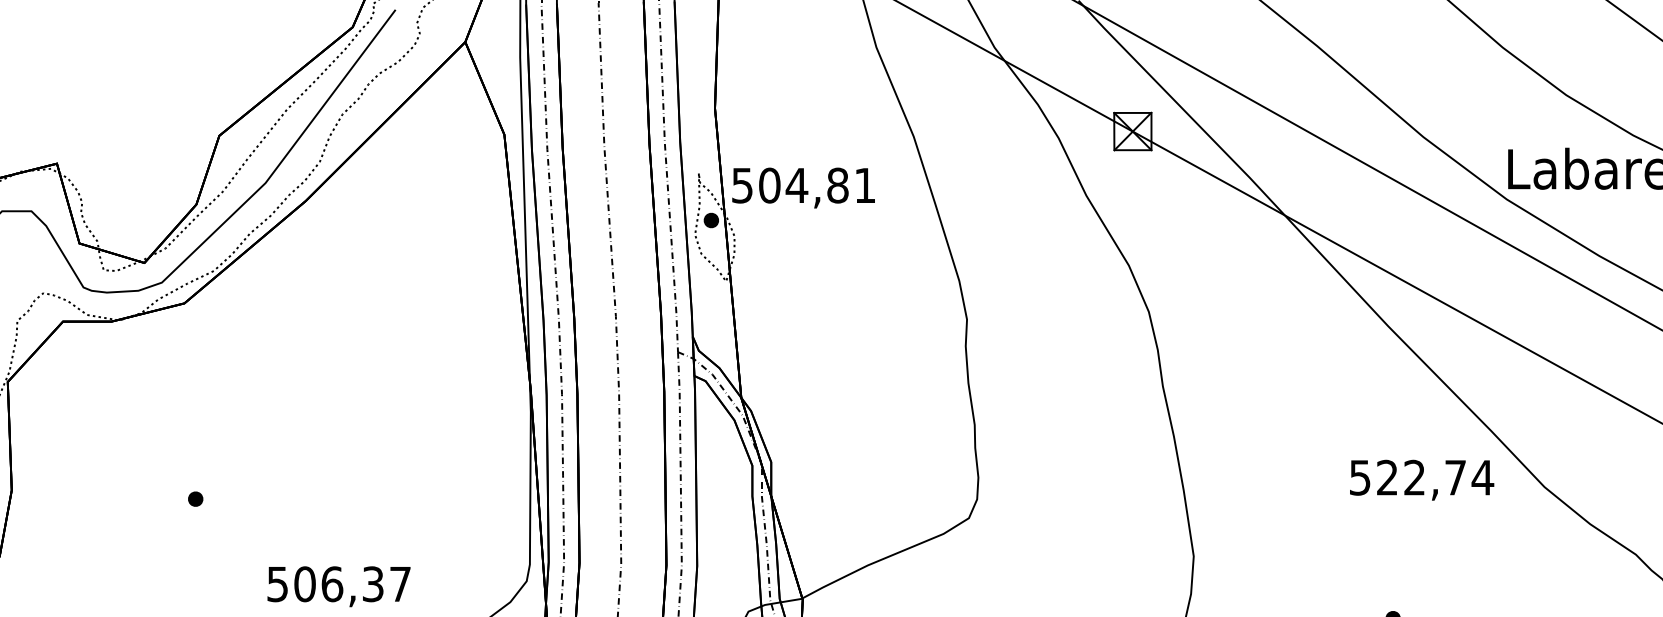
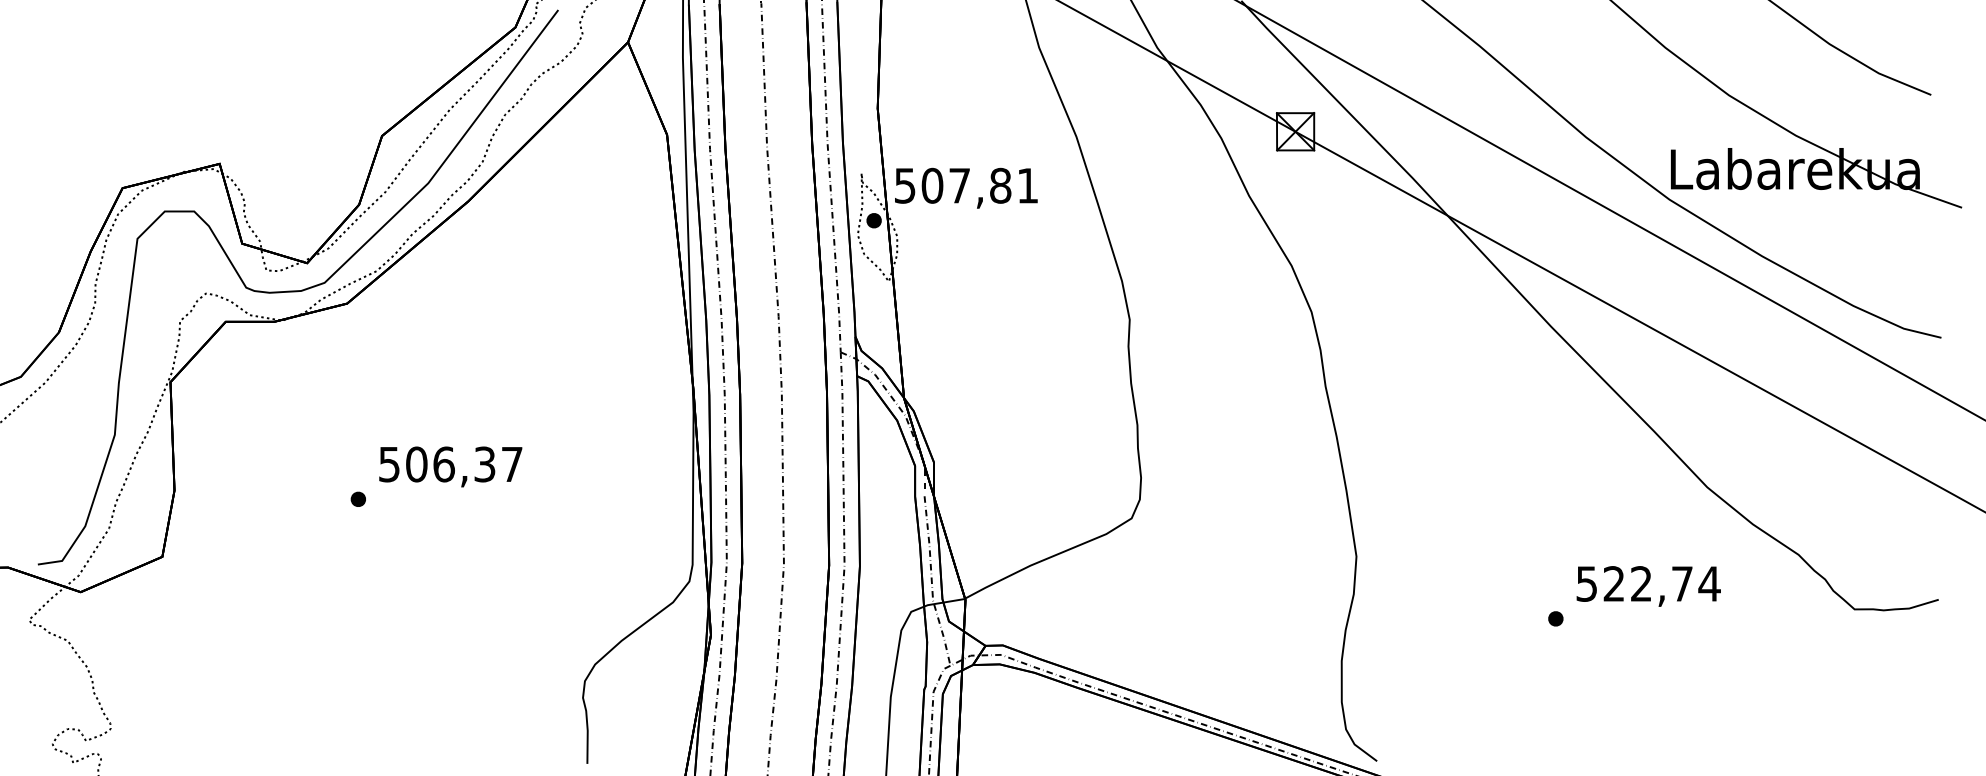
text: (796, 185) -> (959, 185), 504,81 -> 507,81
text: (1421, 480) -> (1648, 586), moved
text: (338, 586) -> (450, 466), moved

